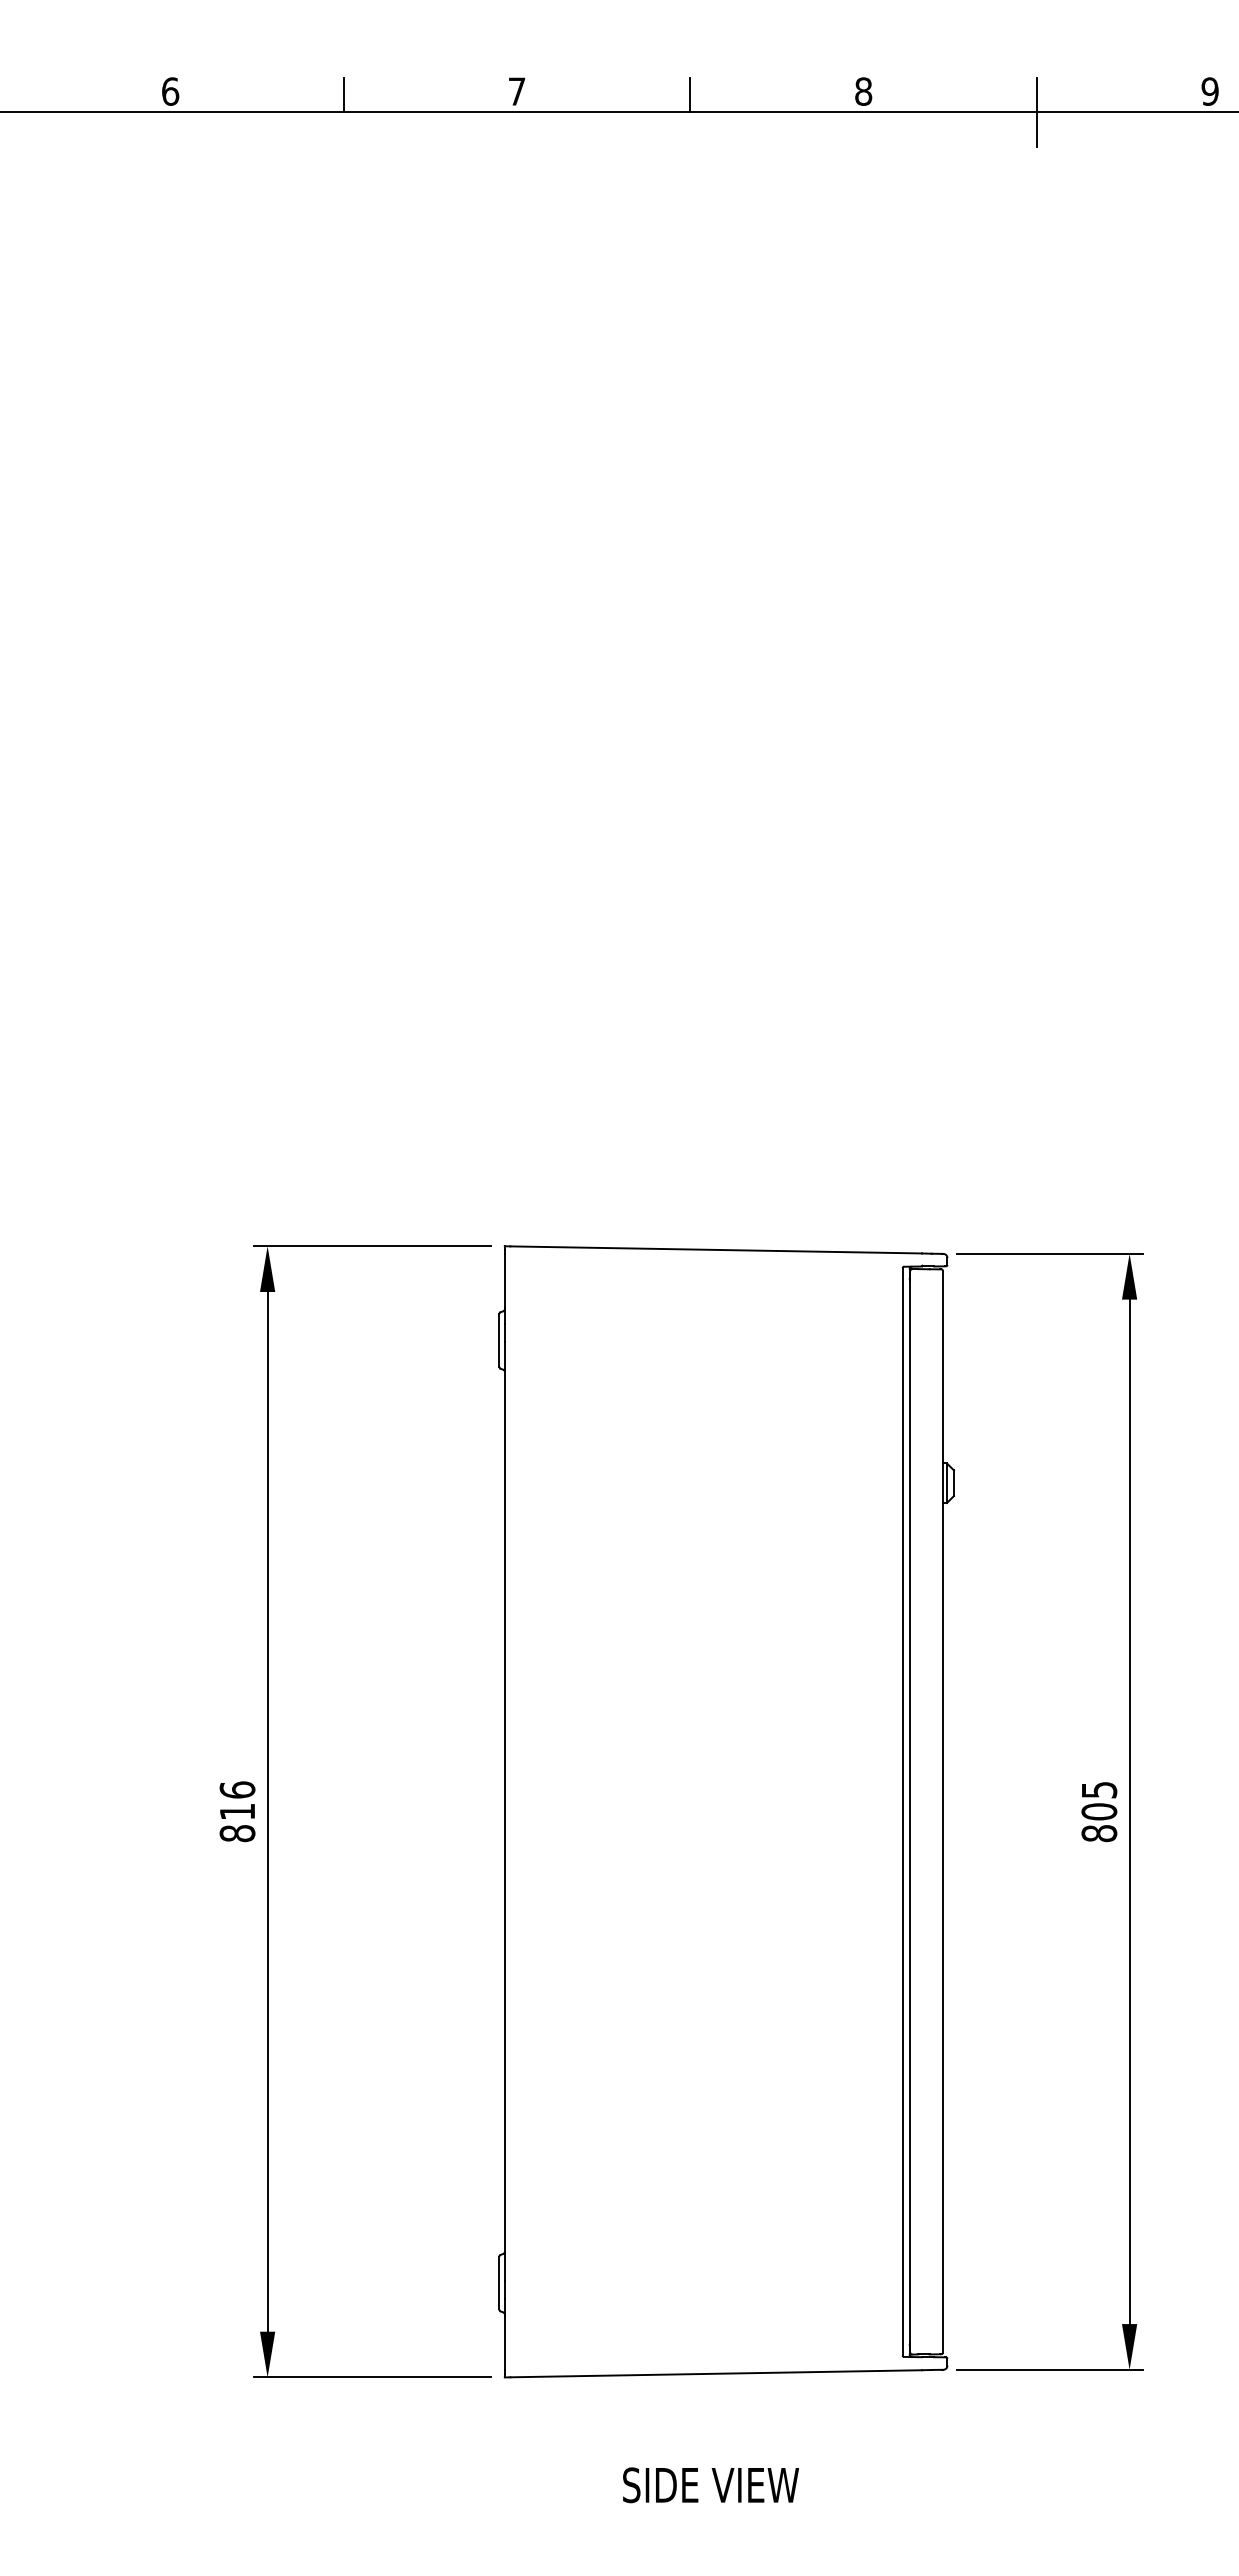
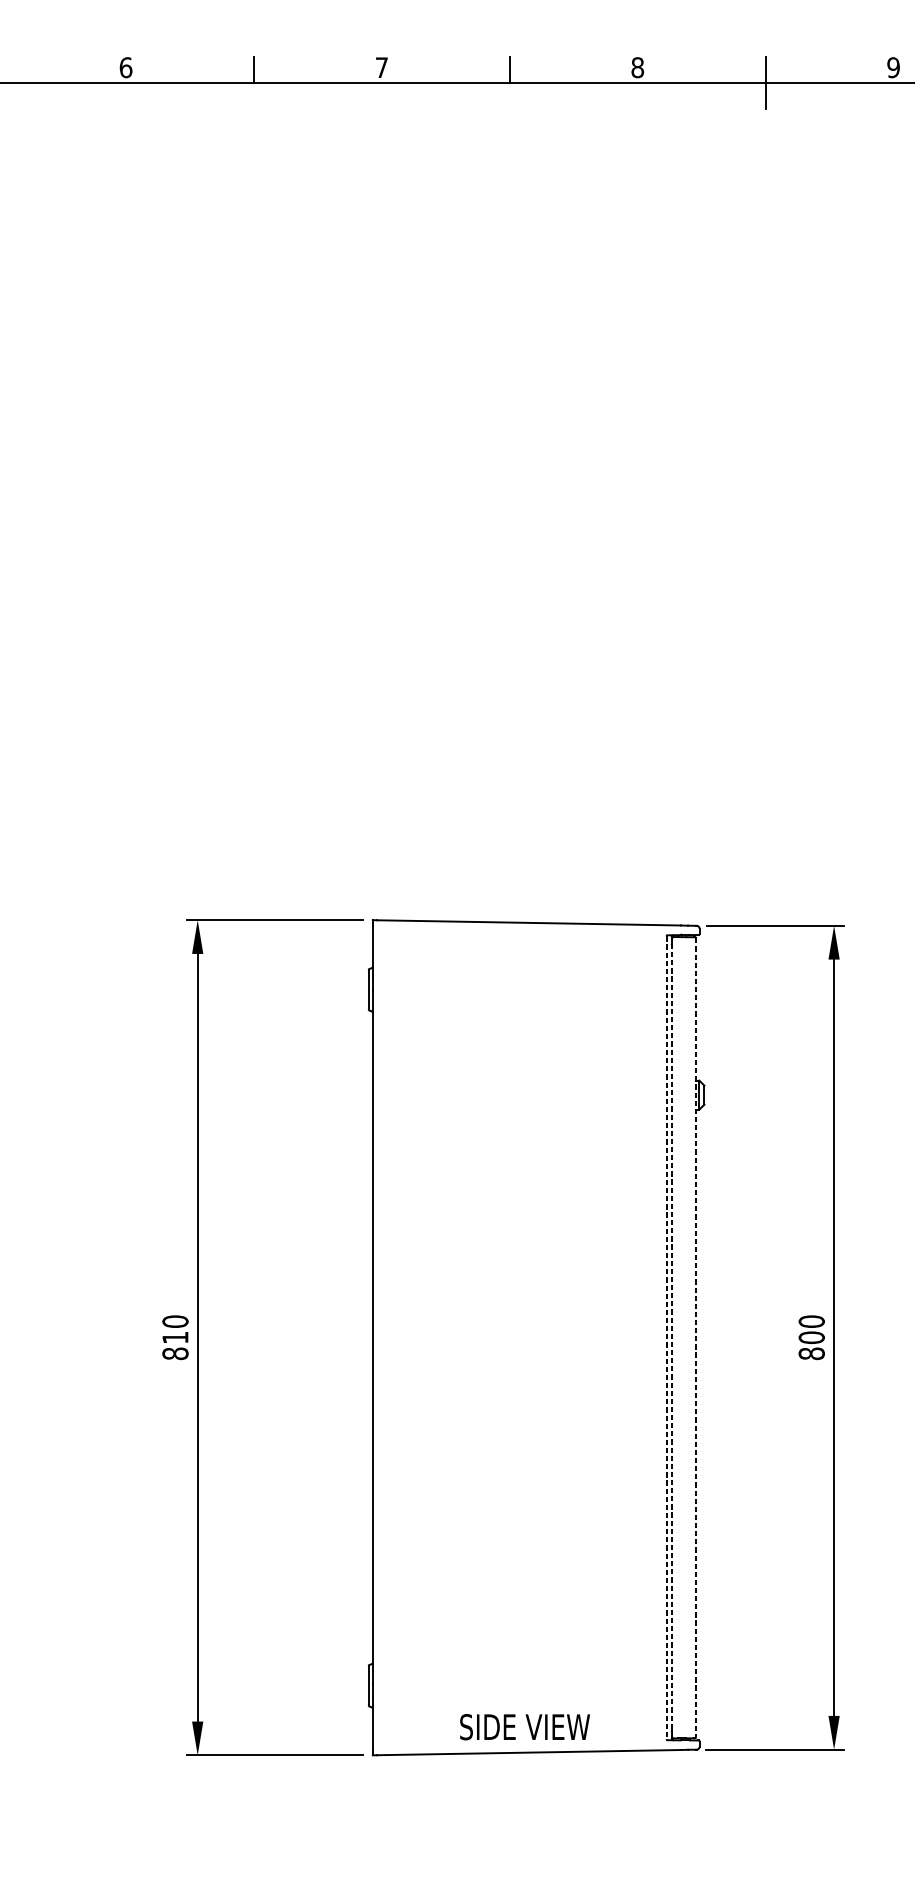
text: (237, 1789) -> (175, 1321), 816 -> 810
text: (1099, 1789) -> (811, 1321), 805 -> 800
line: (902, 1811) -> (666, 1337), solid -> dashed
line: (910, 1811) -> (672, 1337), solid -> dashed
line: (942, 1812) -> (695, 1338), solid -> dashed
text: (710, 2485) -> (524, 1727), moved

